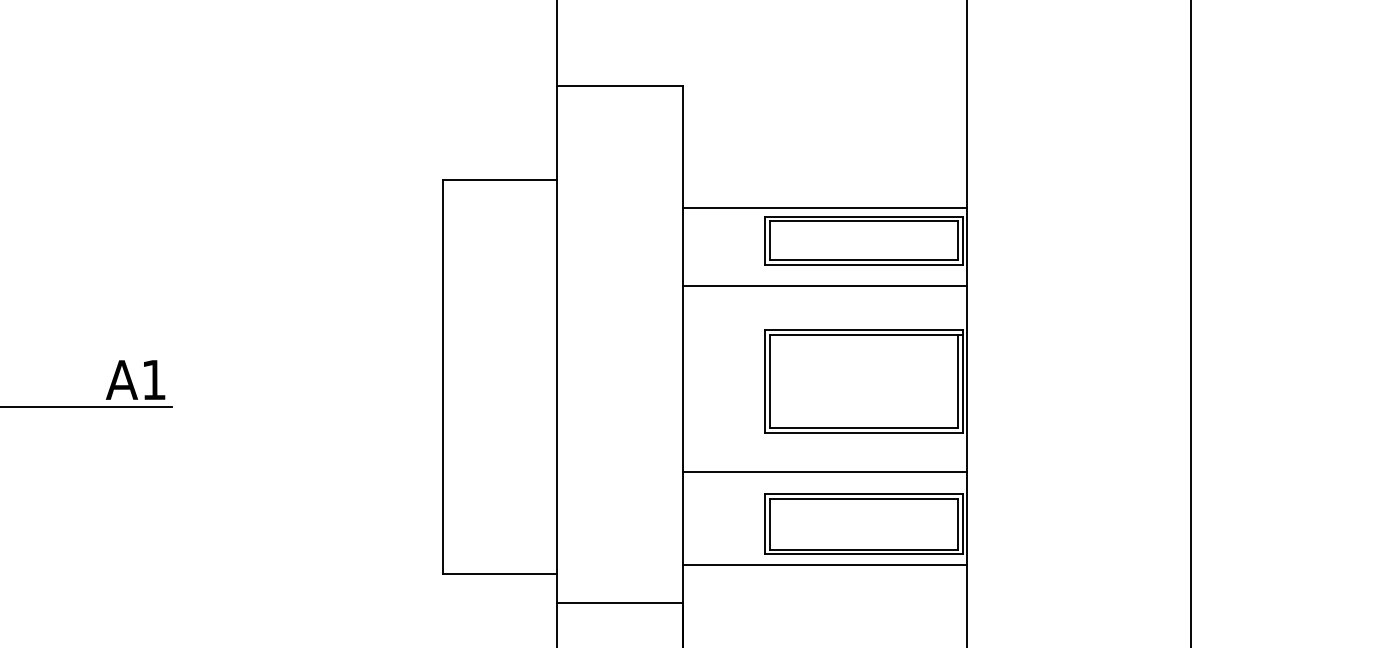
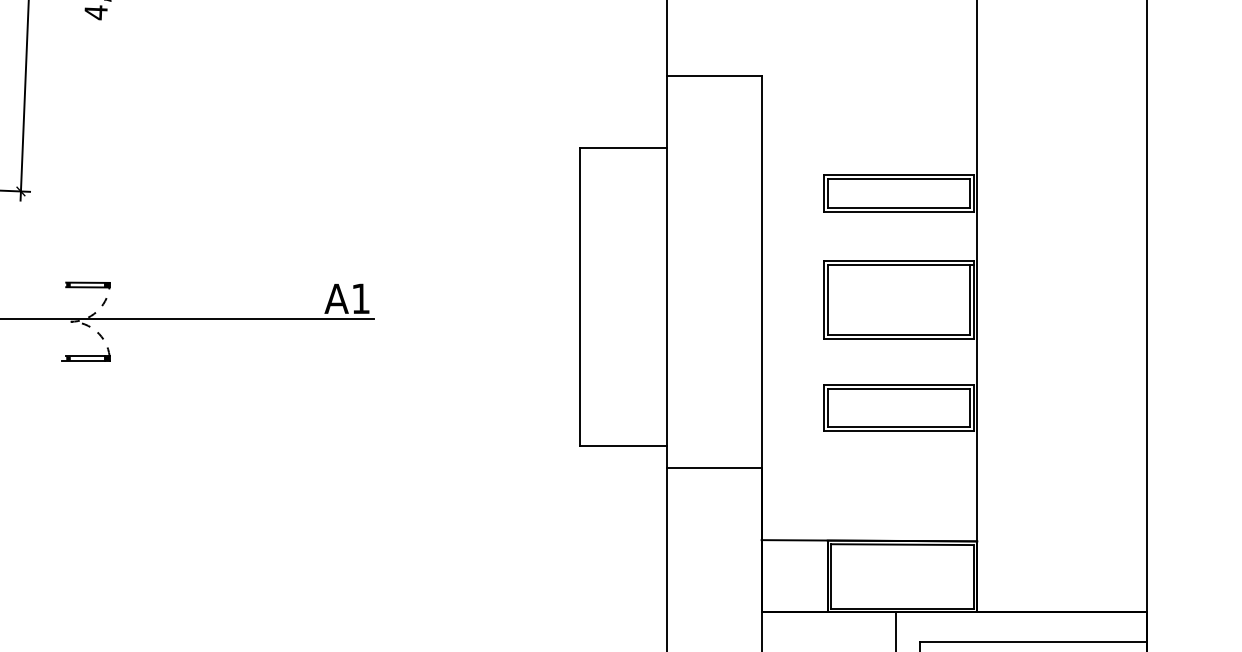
line: (825, 207) -> (869, 168), removed
line: (825, 285) -> (869, 227), removed
line: (825, 471) -> (869, 368), removed
line: (825, 565) -> (869, 439), removed

